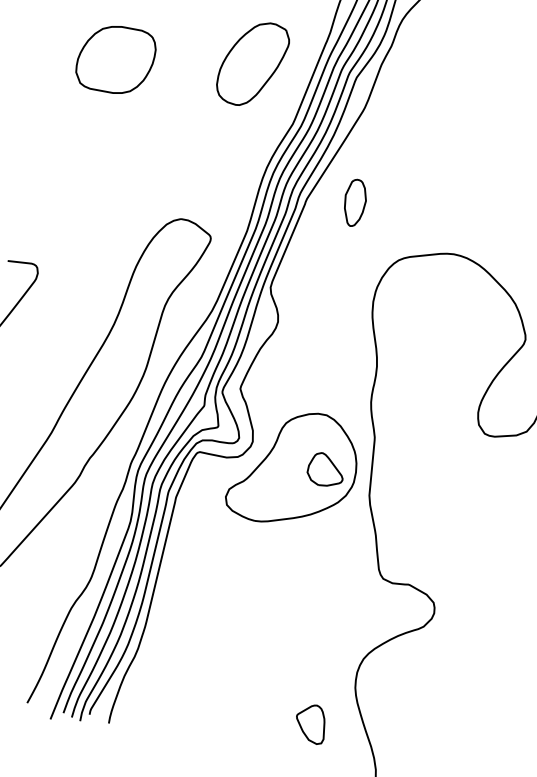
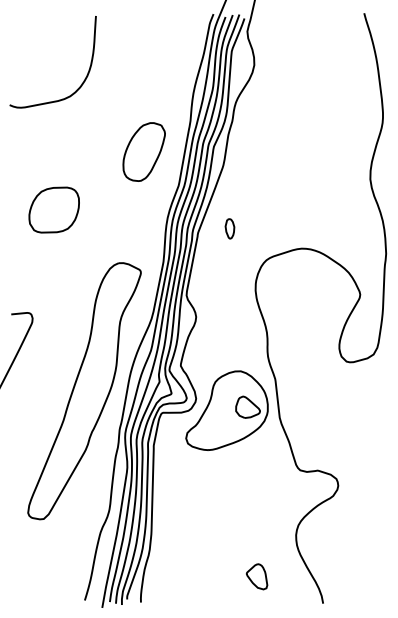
part: (115, 58) -> (53, 209), moved
part: (354, 202) -> (229, 228), size x0.62
part: (311, 723) -> (257, 576), moved

